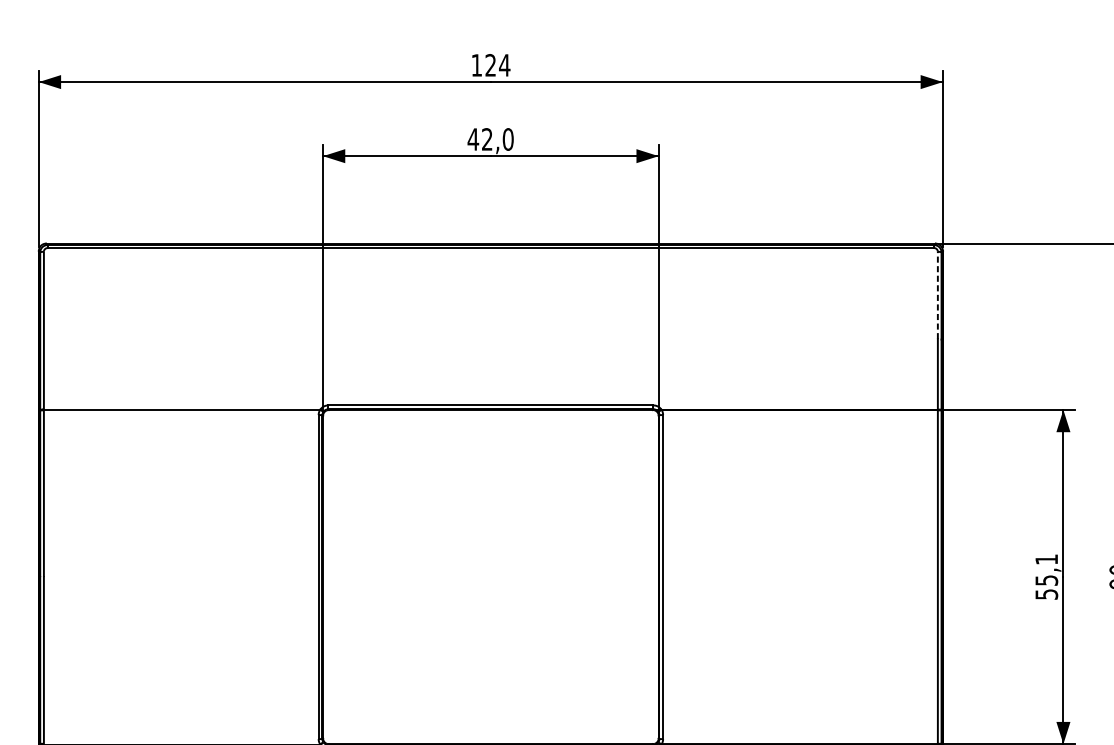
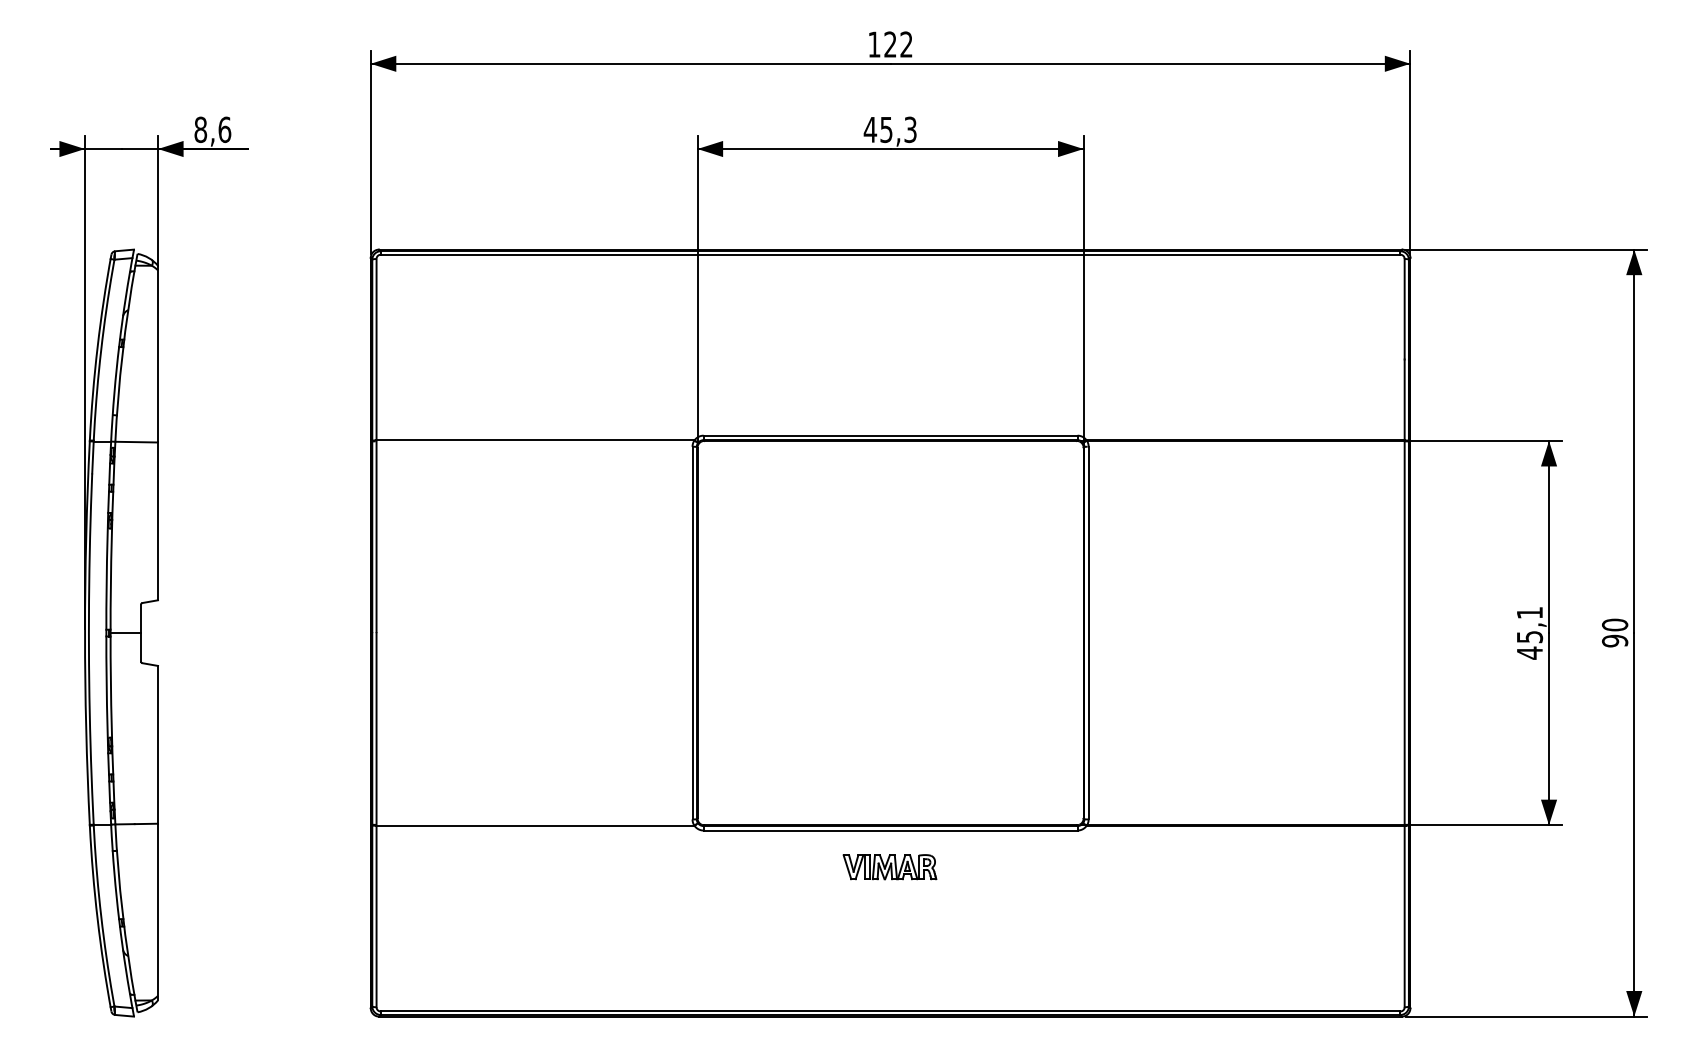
text: (504, 65) -> (906, 44), 124 -> 122
text: (497, 139) -> (898, 129), 42,0 -> 45,3
line: (937, 294) -> (1404, 308), dashed -> solid
text: (1047, 593) -> (1530, 652), 55,1 -> 45,1

